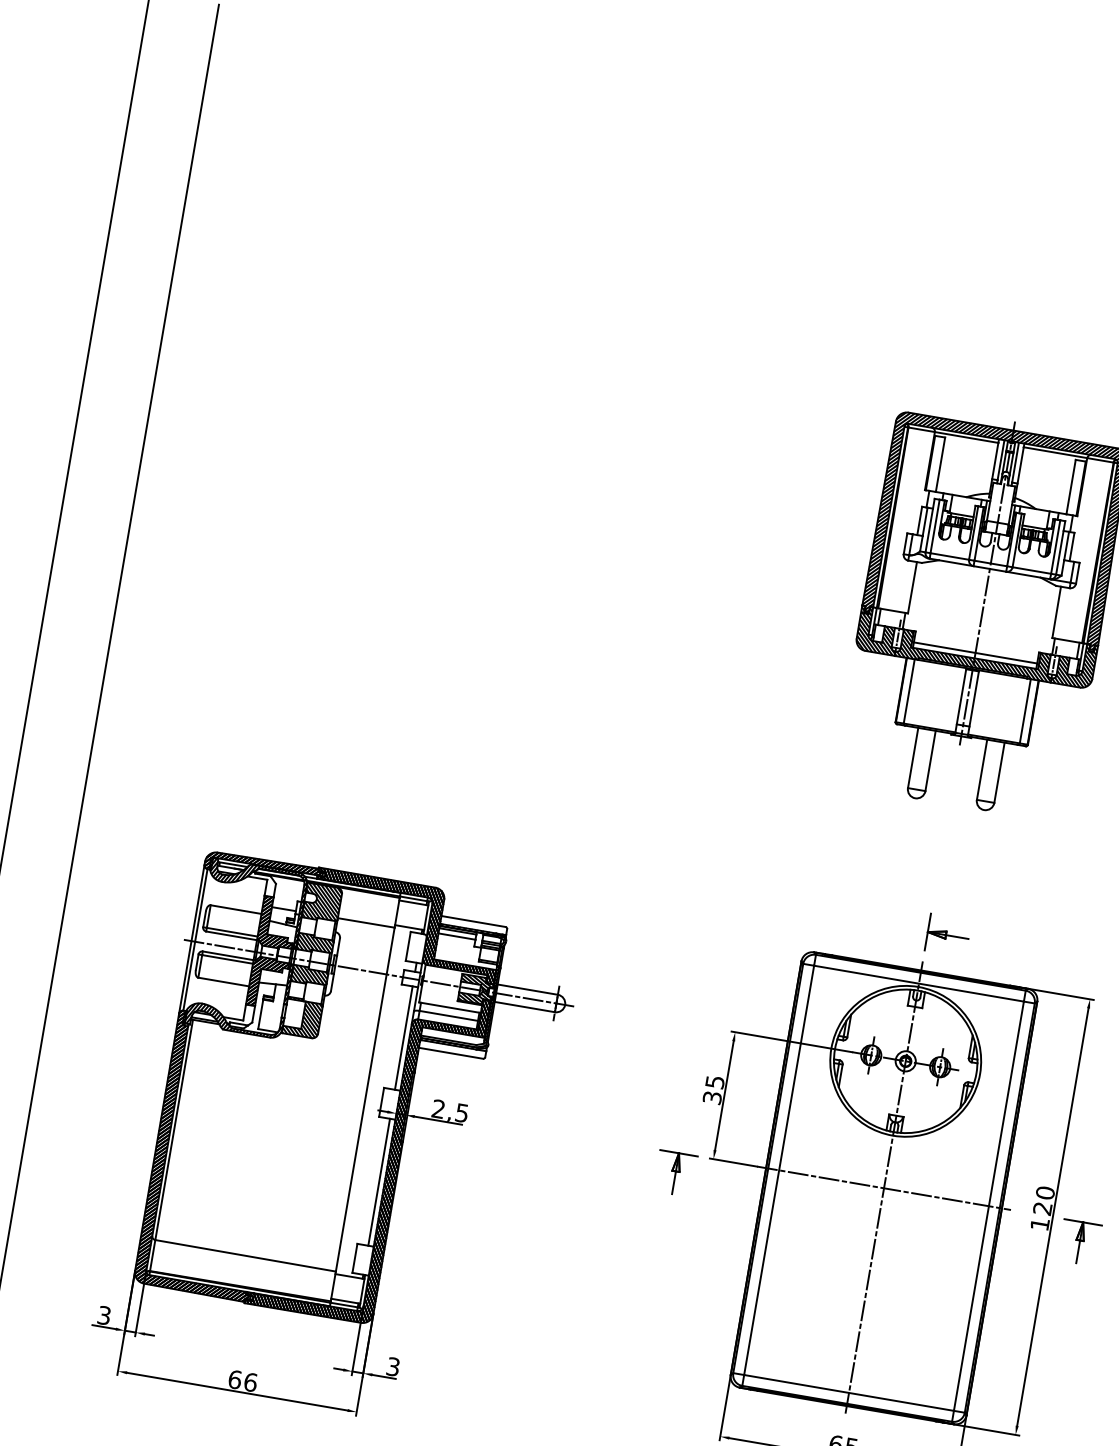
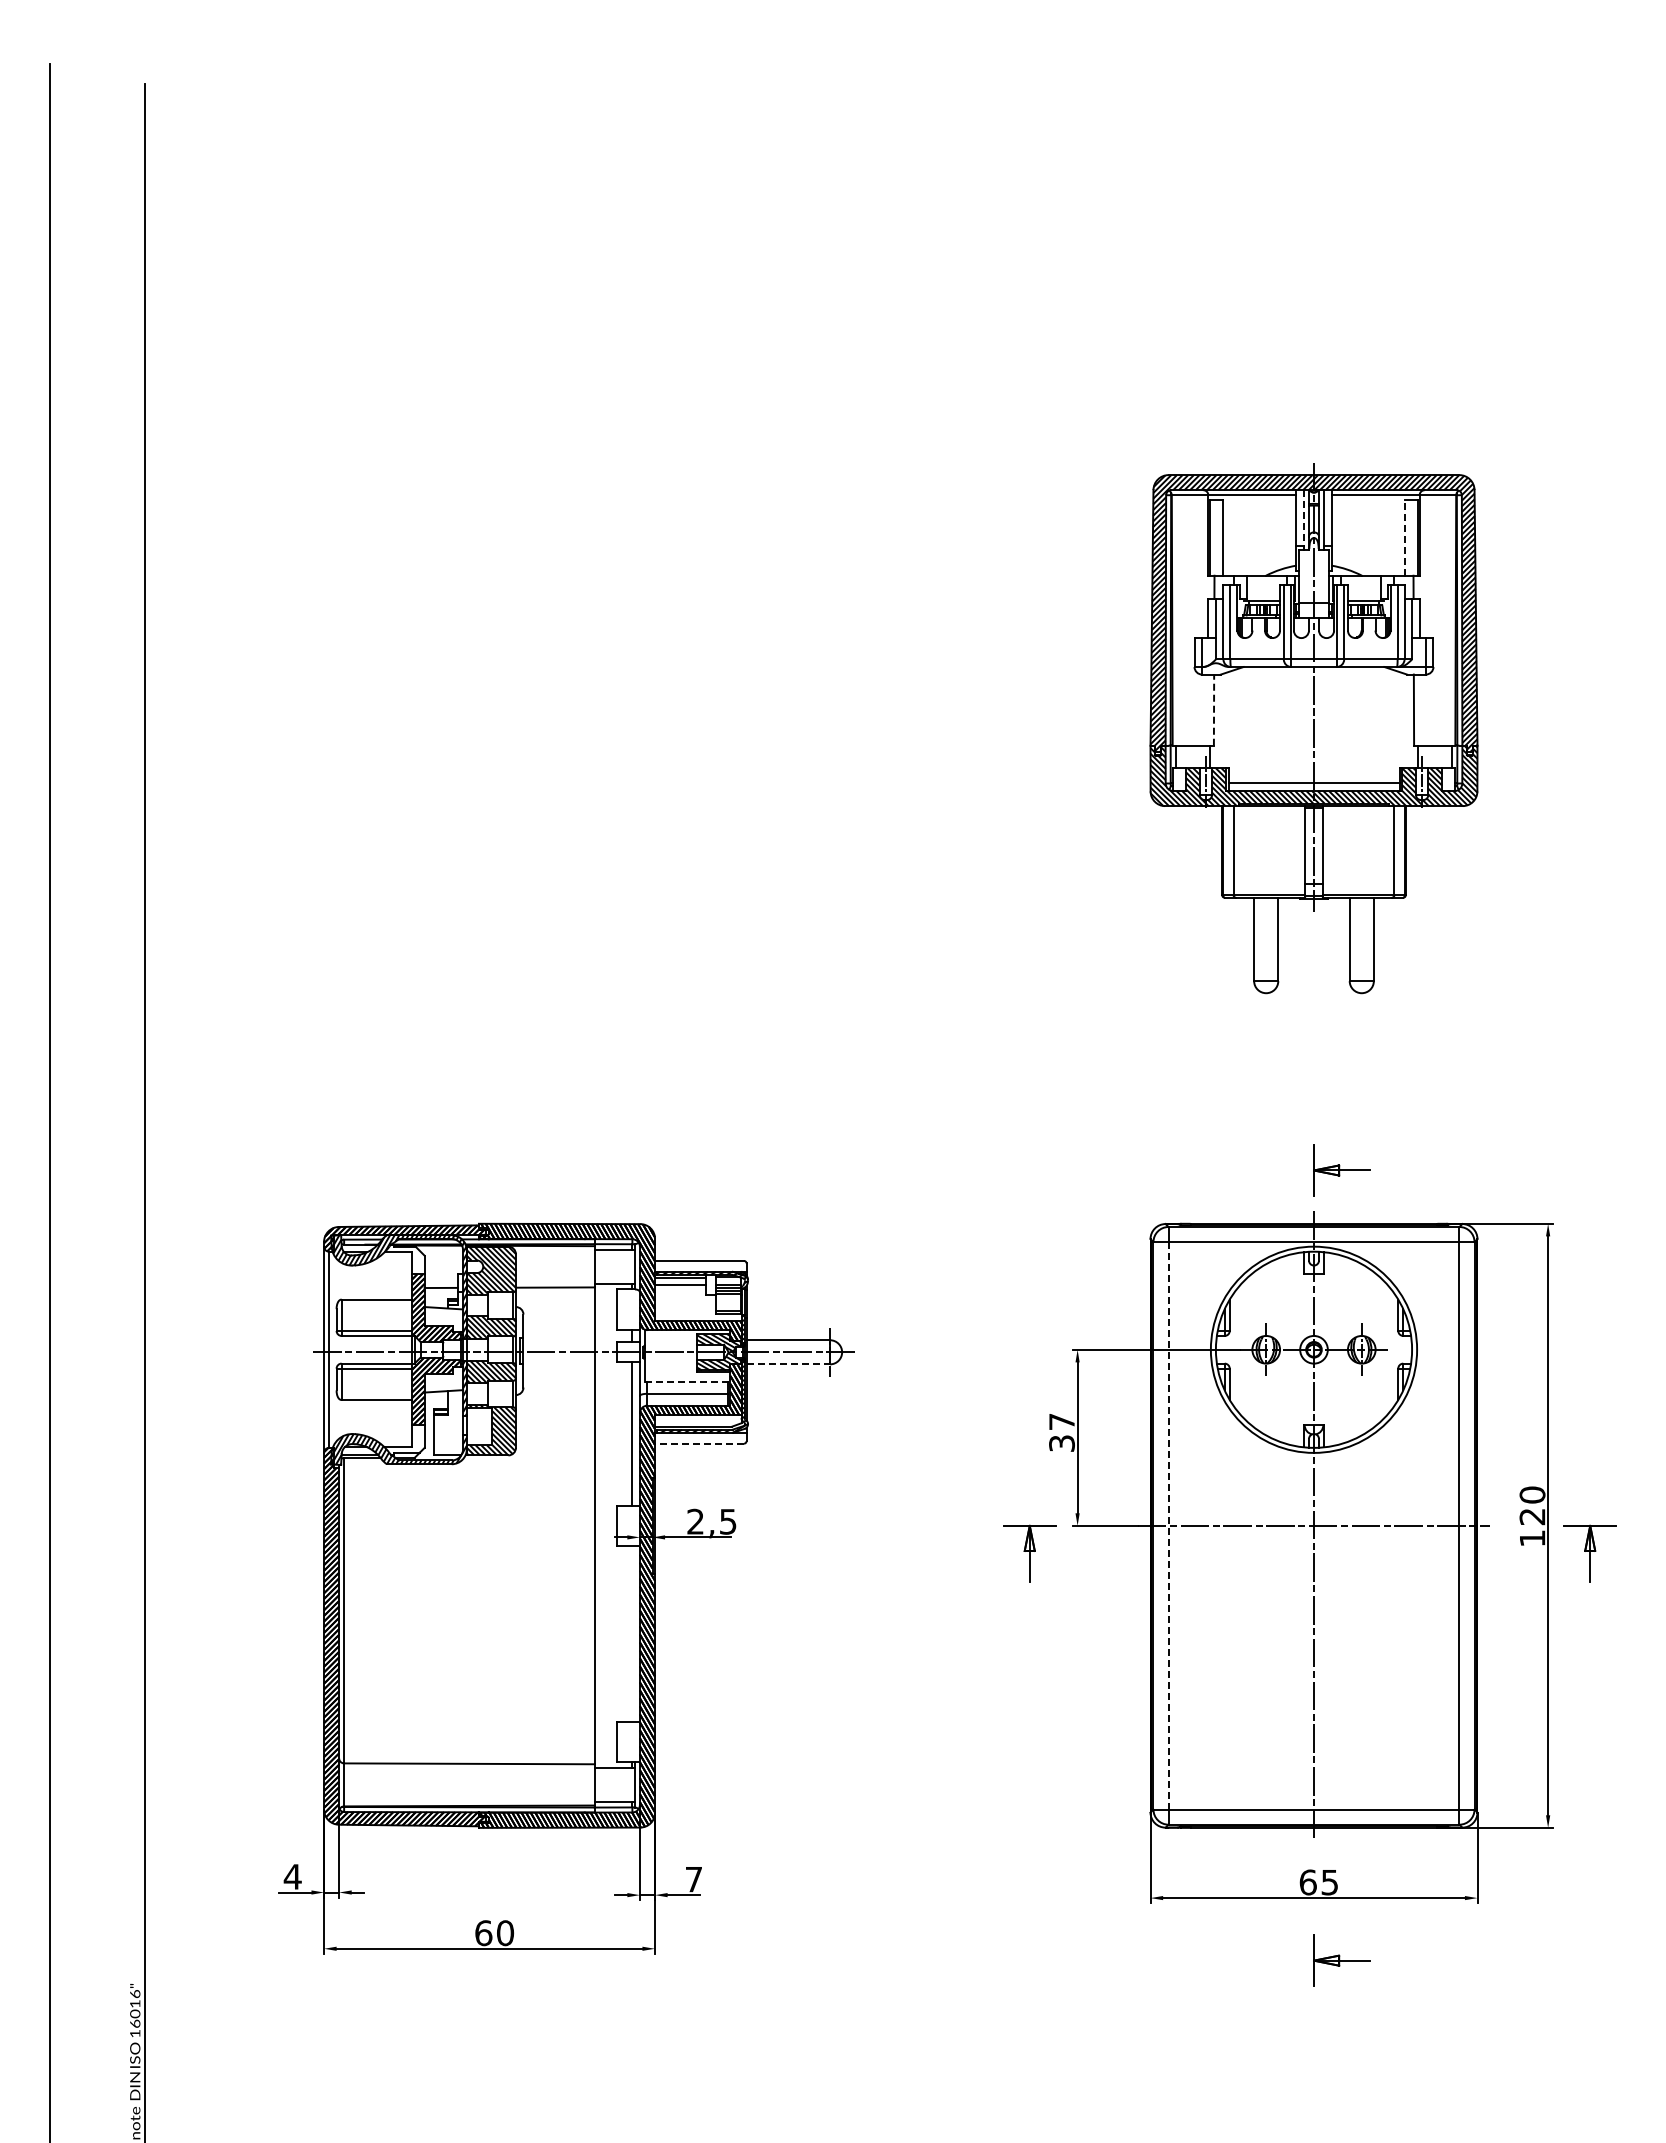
line: (1000, 459) -> (1303, 517), solid -> dashed
line: (1071, 487) -> (1404, 538), solid -> dashed
line: (912, 588) -> (1214, 710), solid -> dashed
line: (449, 1007) -> (687, 1382), solid -> dashed
line: (524, 1007) -> (788, 1364), solid -> dashed
line: (451, 1053) -> (699, 1443), solid -> dashed
text: (714, 1082) -> (1061, 1422), 35 -> 37
line: (779, 1170) -> (1168, 1525), solid -> dashed
line: (379, 1181) -> (632, 1633), removed
text: (104, 1315) -> (292, 1876), 3 -> 4
text: (392, 1366) -> (693, 1879), 3 -> 7
text: (250, 1381) -> (505, 1932), 66 -> 60

